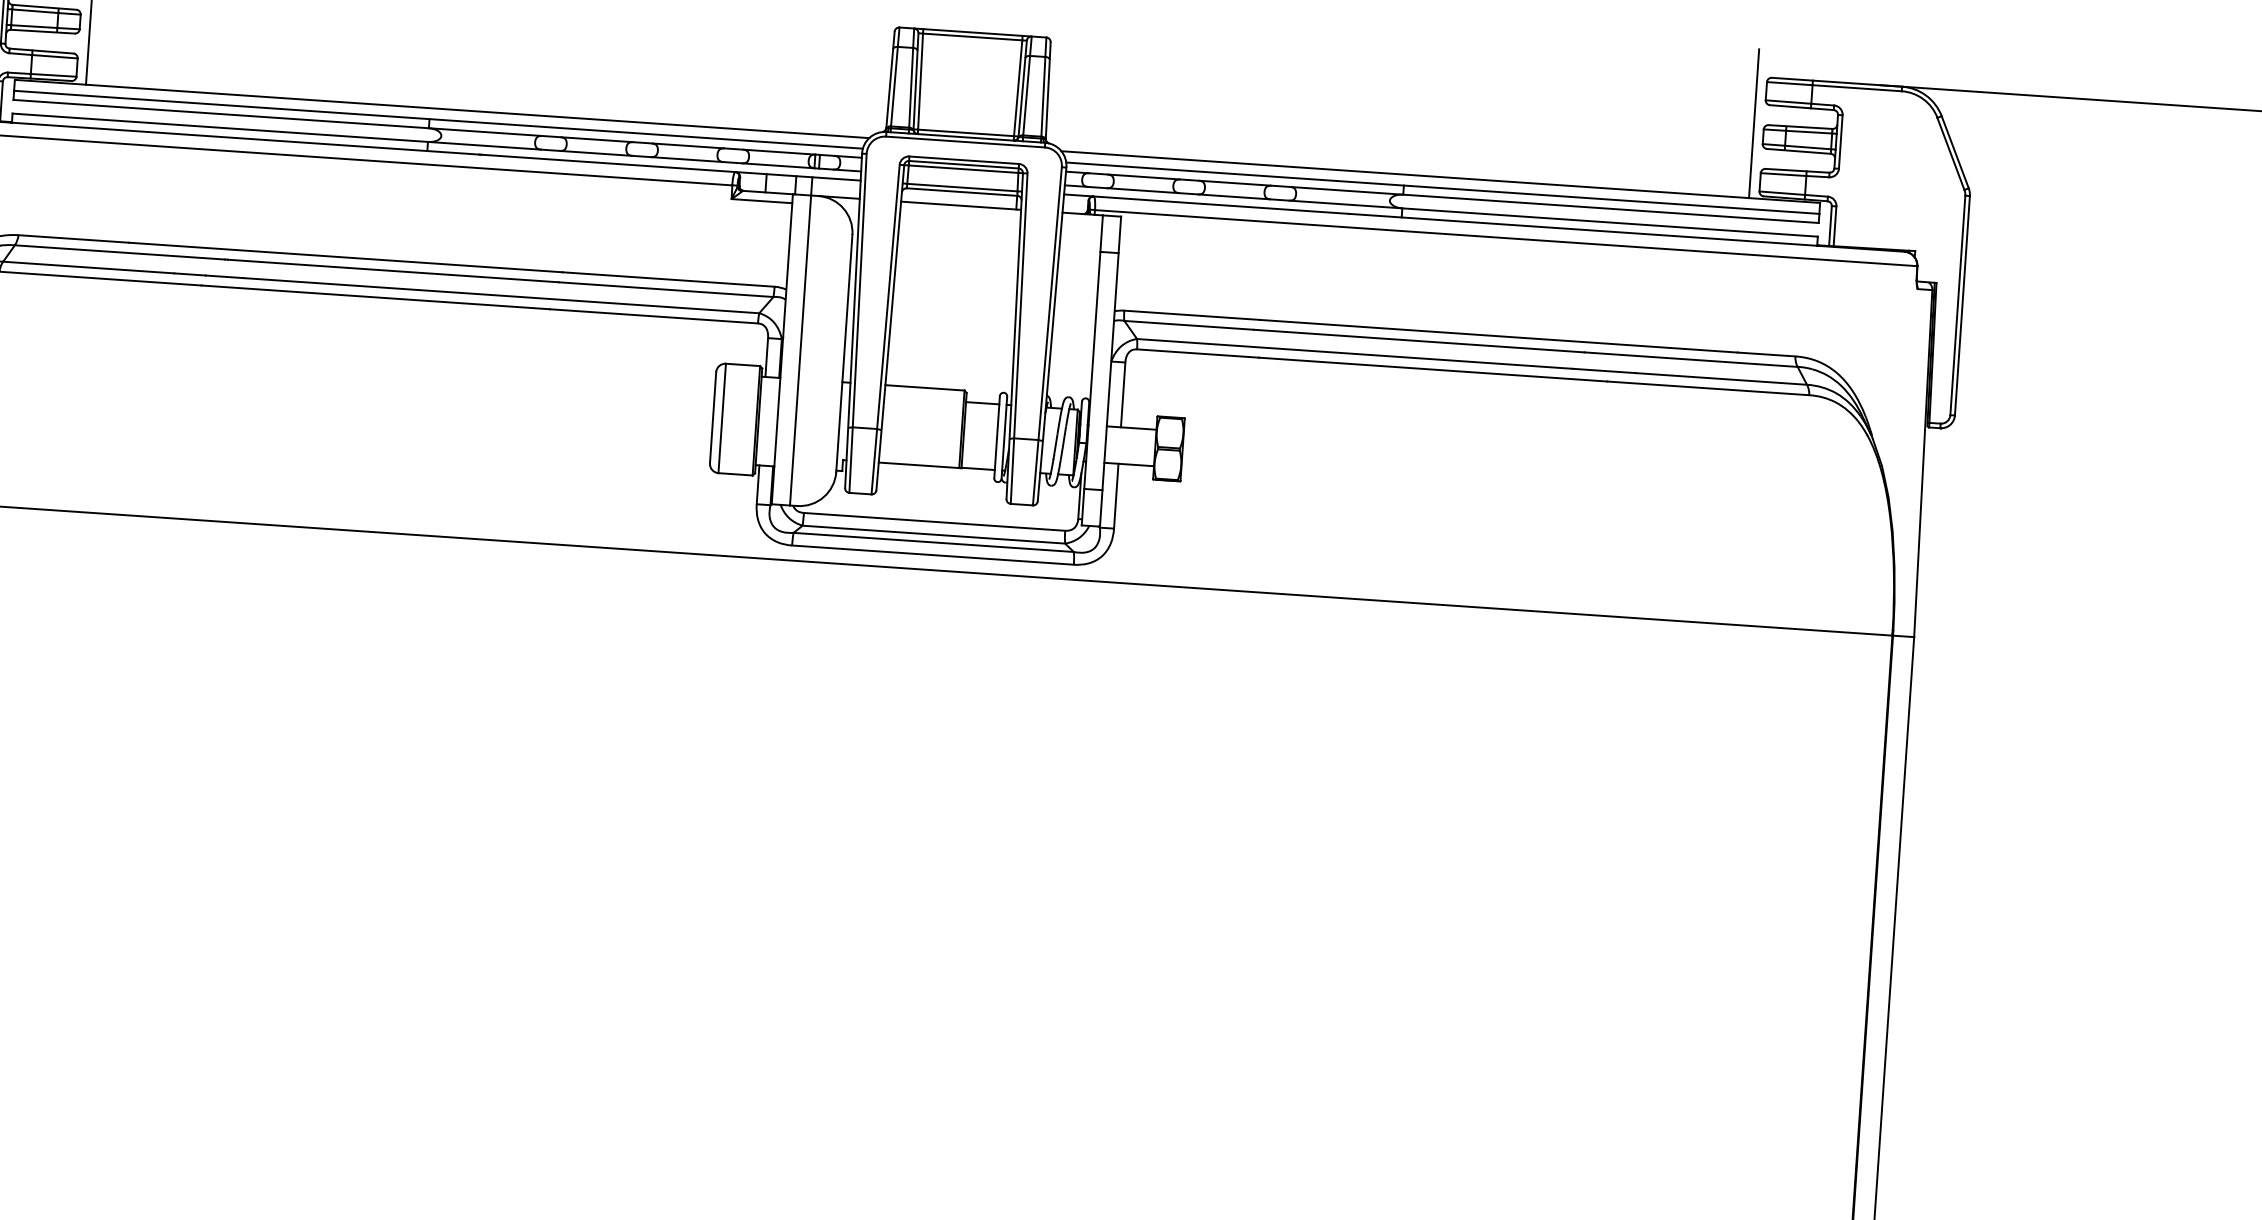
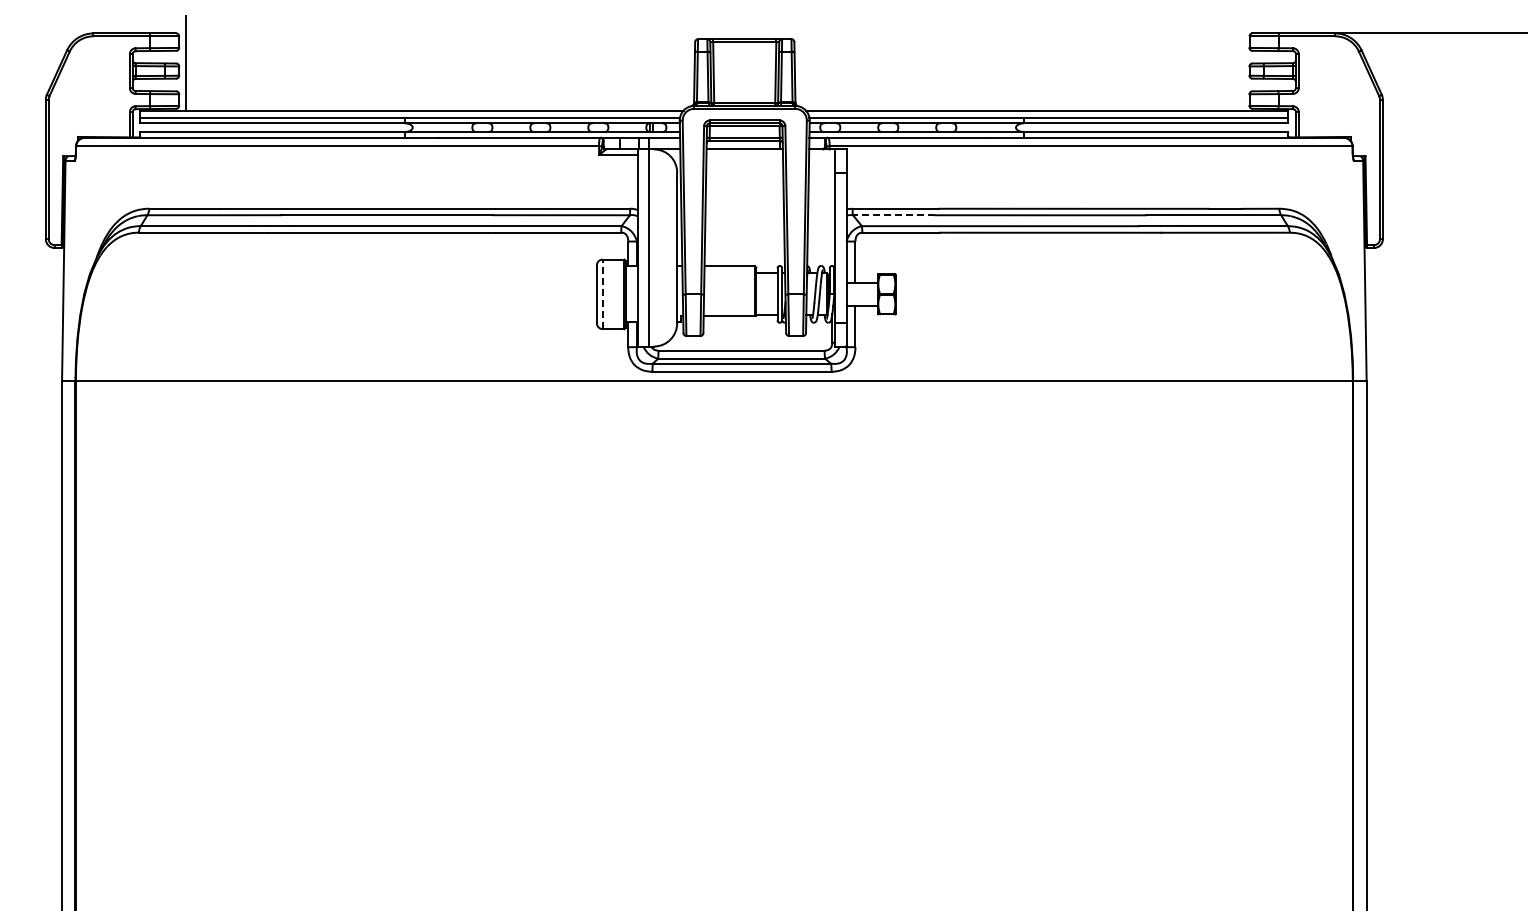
line: (1754, 122) -> (1243, 62), removed
line: (1187, 325) -> (893, 215), solid -> dashed
line: (721, 418) -> (602, 294), solid -> dashed

